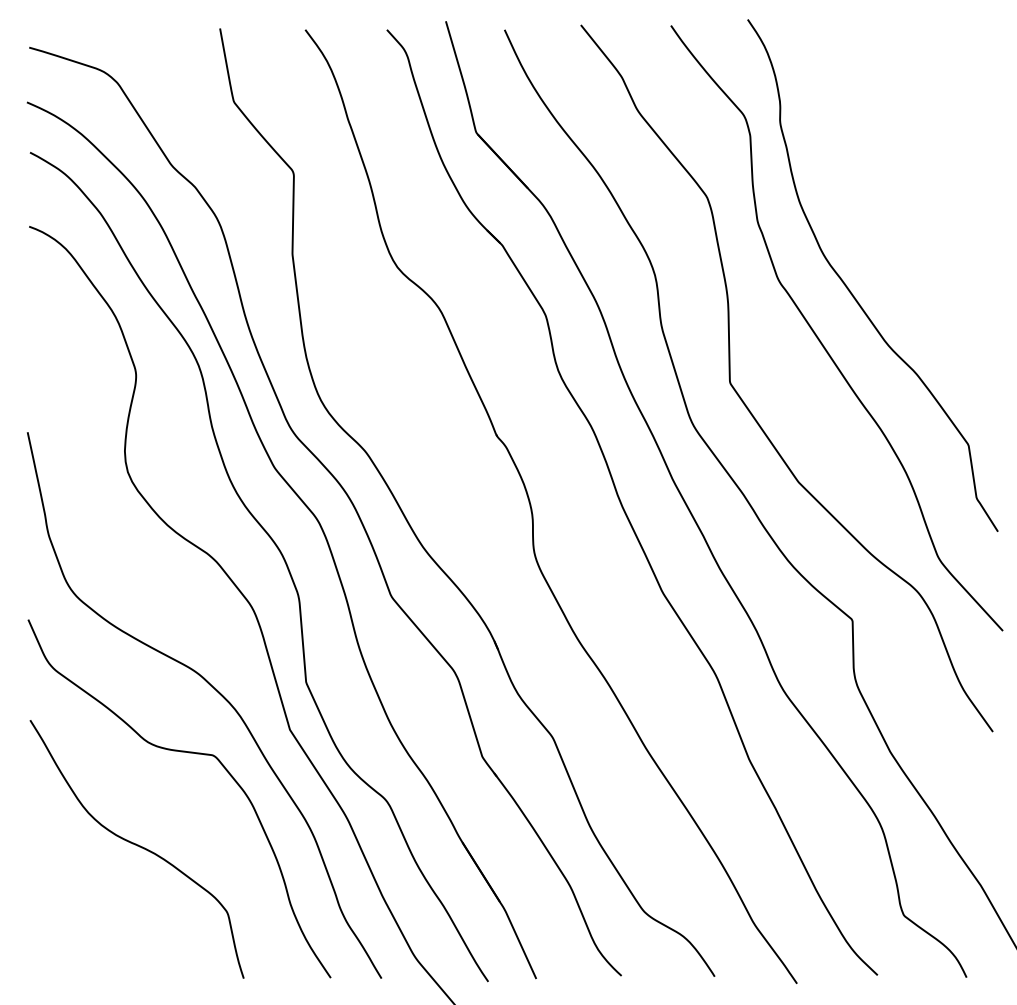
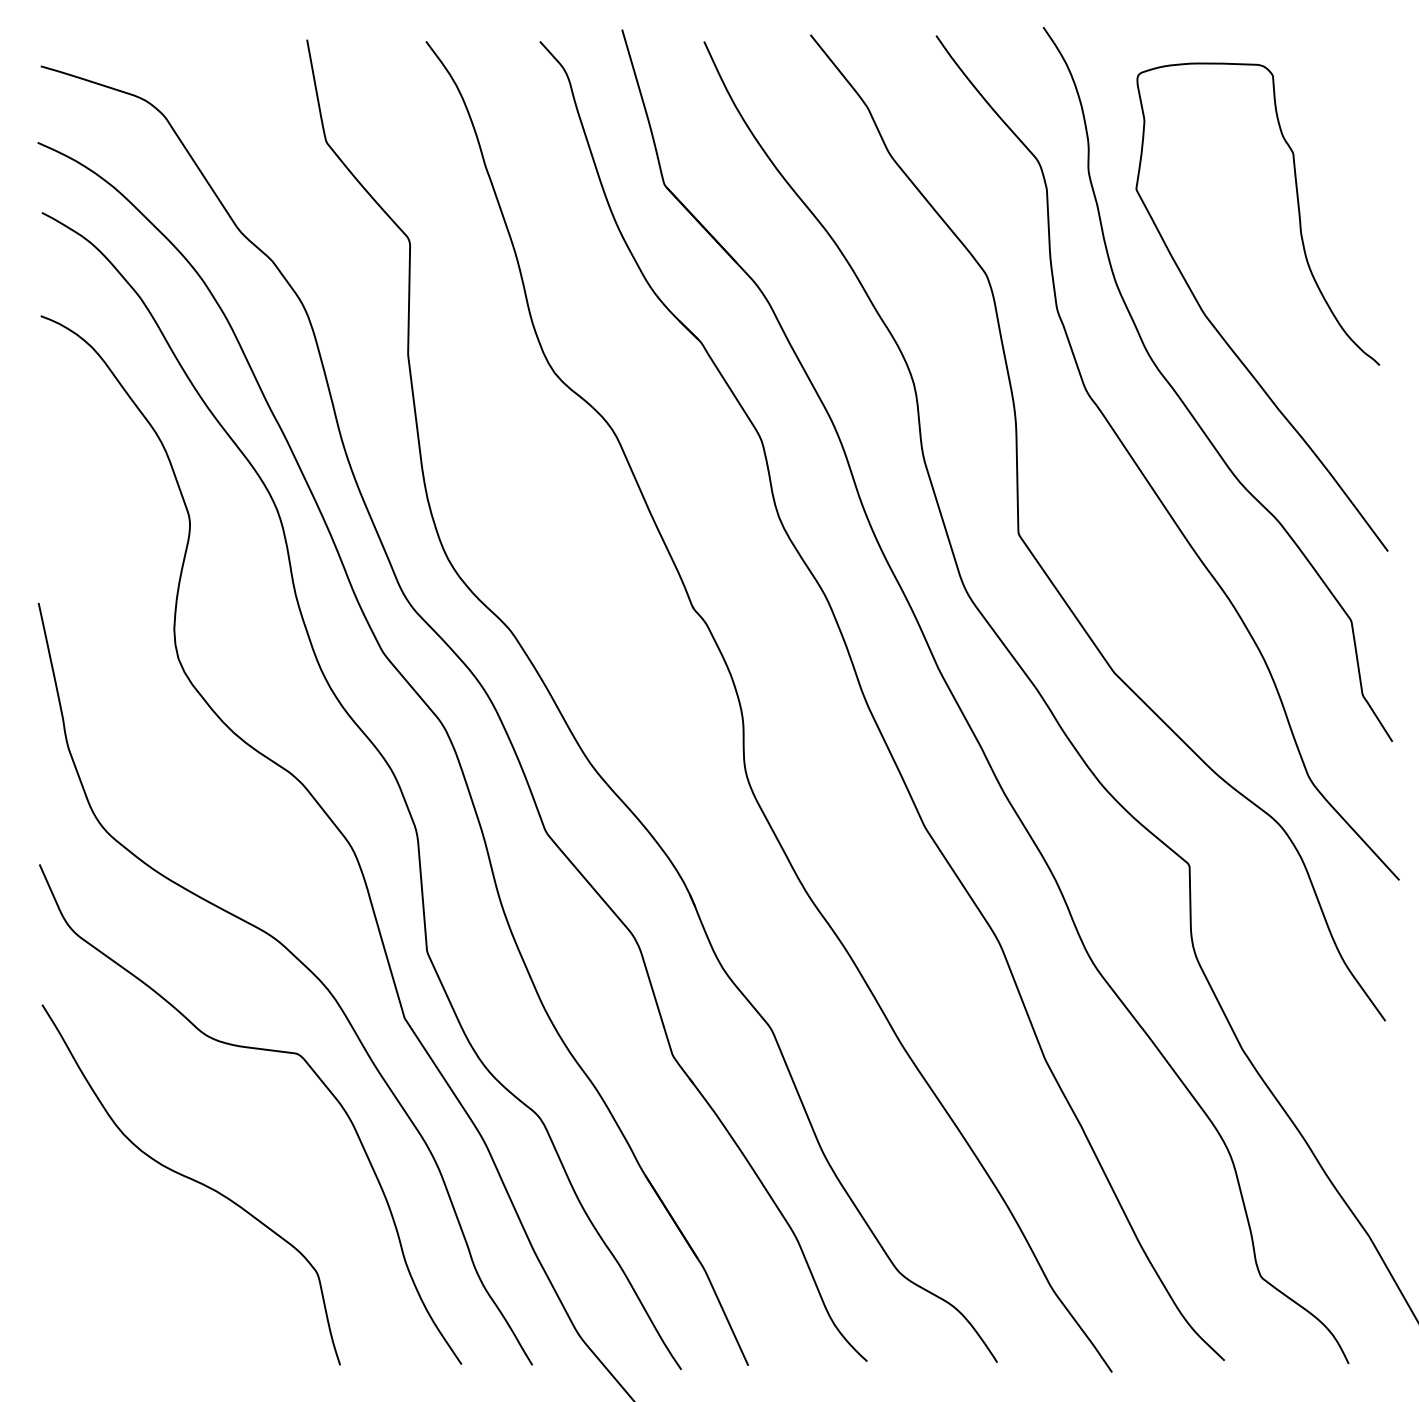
curve: (876, 240) -> (1222, 335), added

